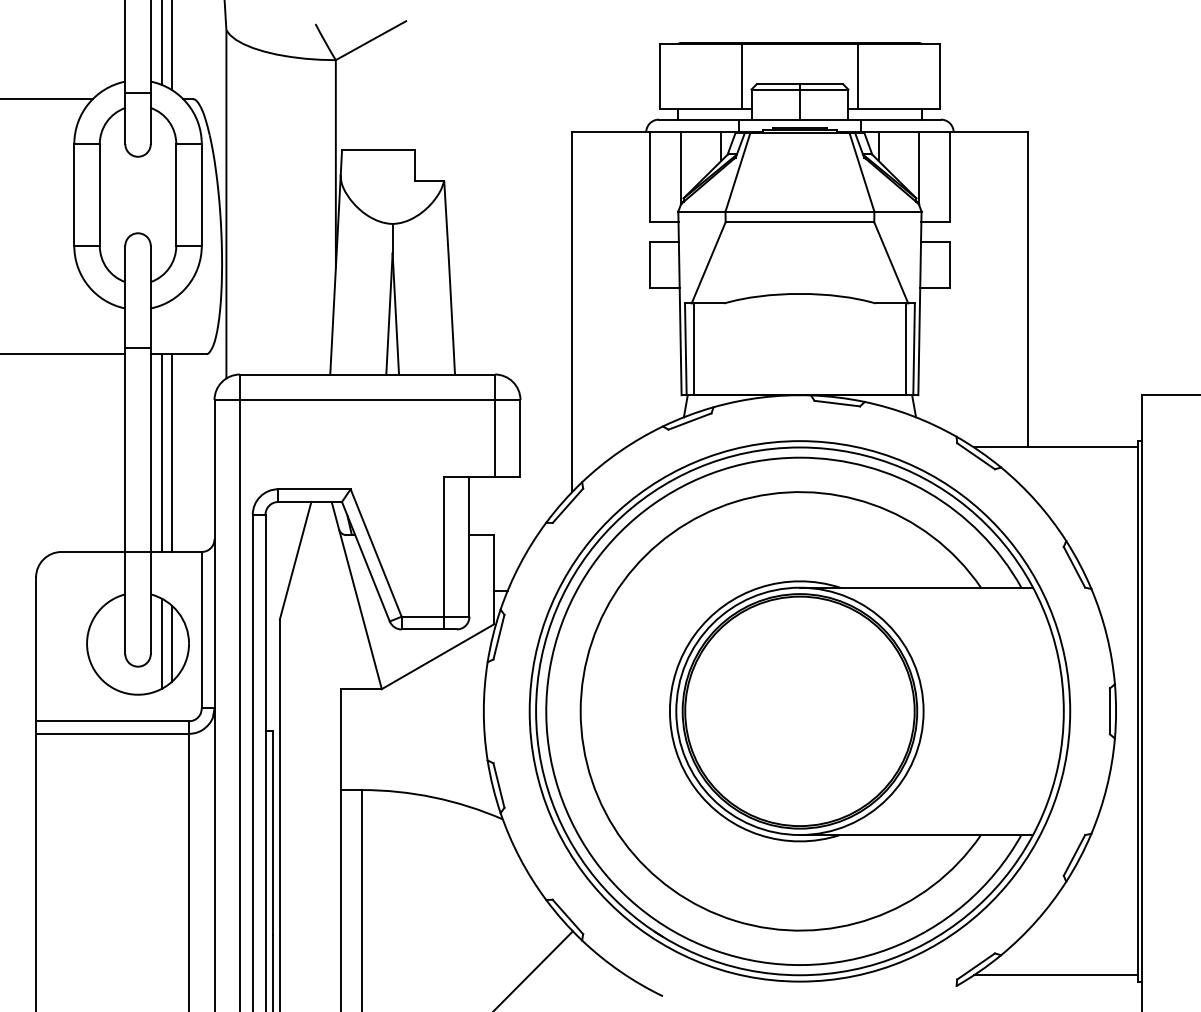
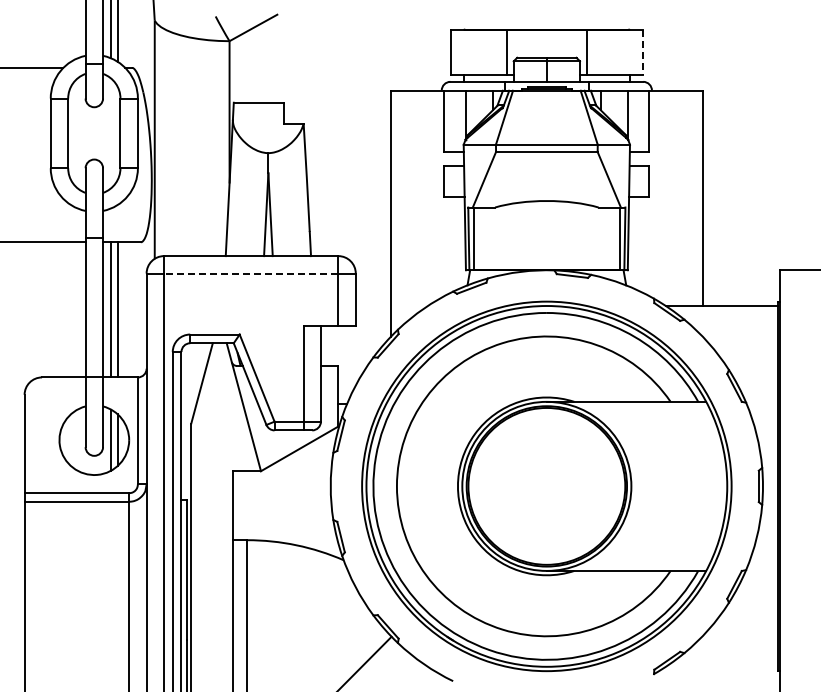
line: (939, 76) -> (642, 52), solid -> dashed
line: (366, 399) -> (250, 273), solid -> dashed
line: (1055, 974) -> (721, 666), removed

